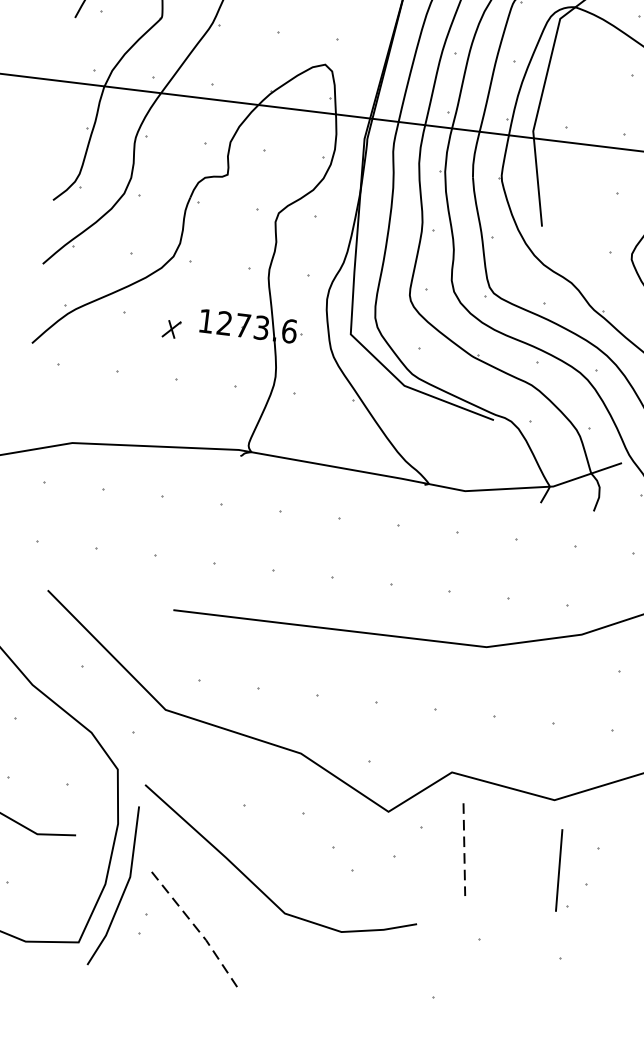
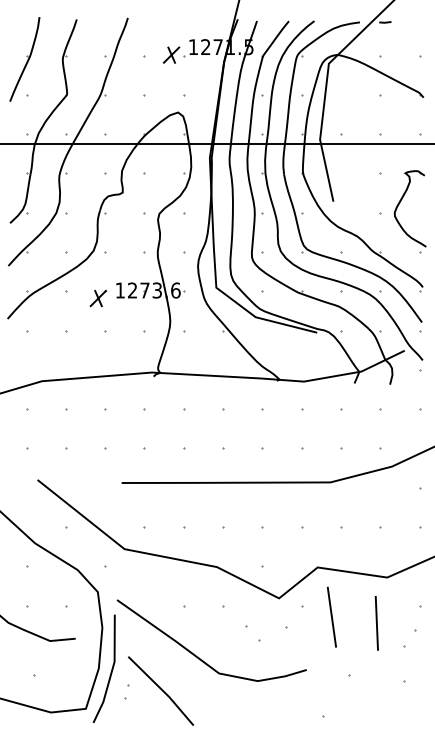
part: (170, 328) -> (97, 298), size x1.43
line: (463, 849) -> (331, 617), dashed -> solid
line: (558, 870) -> (376, 623), moved
line: (198, 928) -> (163, 690), dashed -> solid

